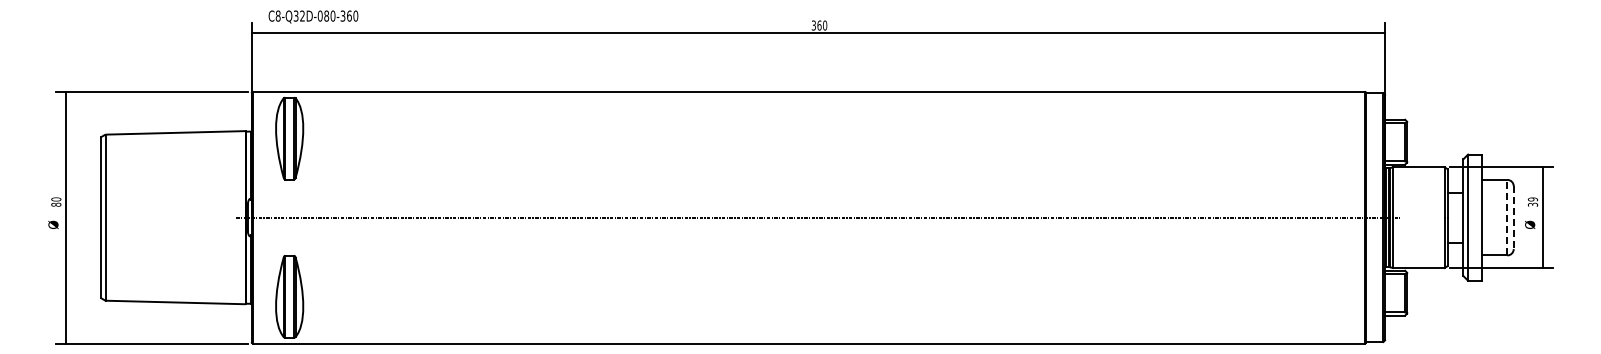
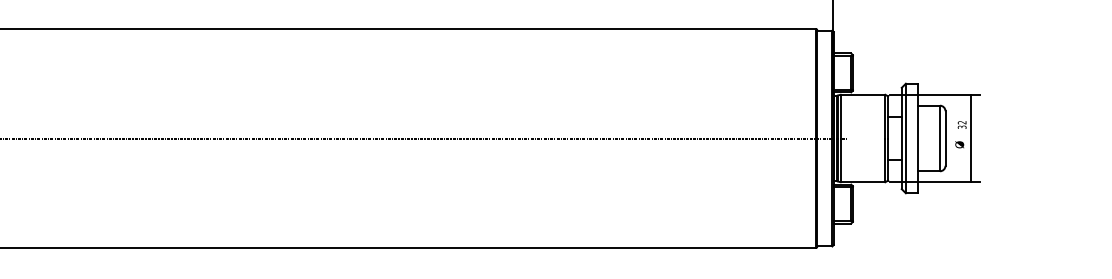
text: (1532, 199) -> (961, 122), 39 -> 32
line: (1507, 217) -> (940, 138), dashed -> solid
line: (1513, 218) -> (945, 139), dashed -> solid

